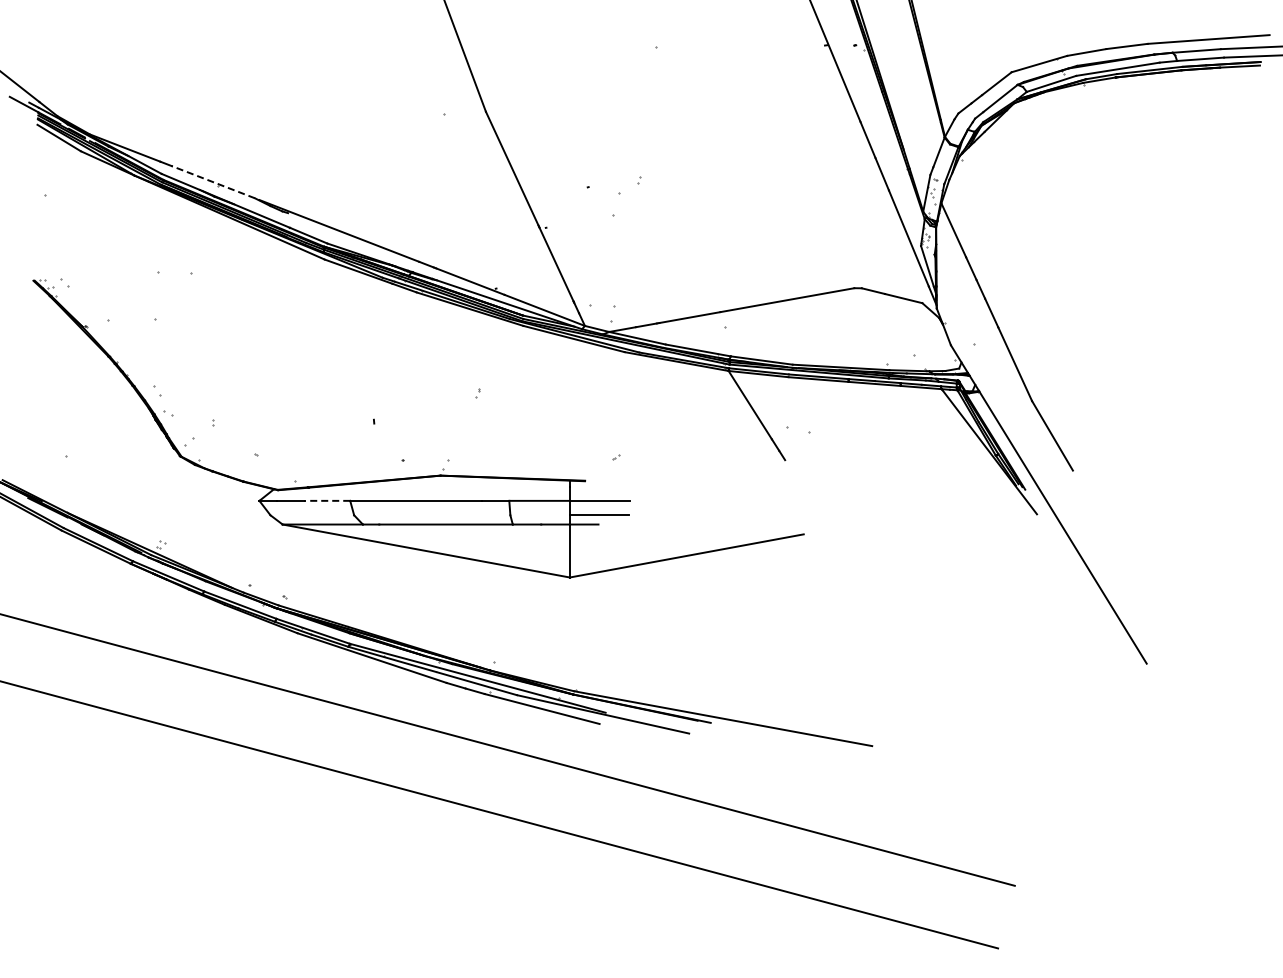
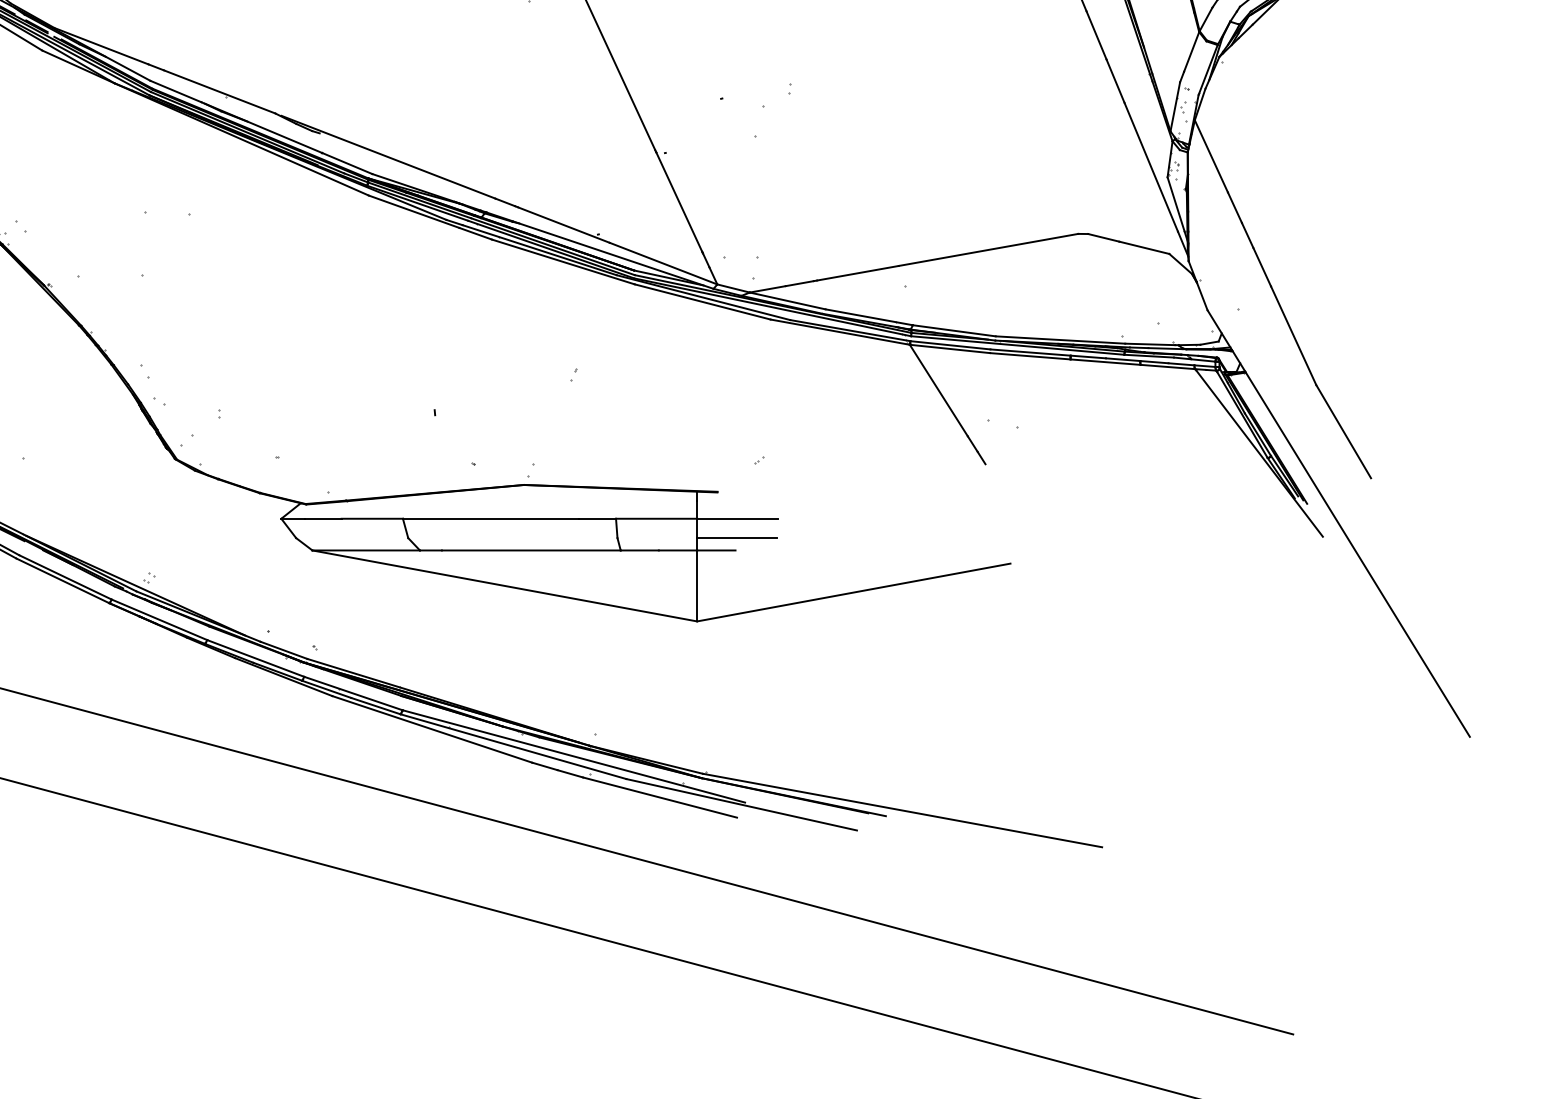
line: (213, 182) -> (219, 92), dashed -> solid
line: (327, 500) -> (372, 518), dashed -> solid

